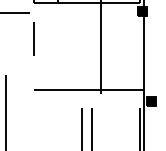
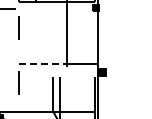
line: (66, 90) -> (42, 64), solid -> dashed
line: (33, 115) -> (18, 82), added

